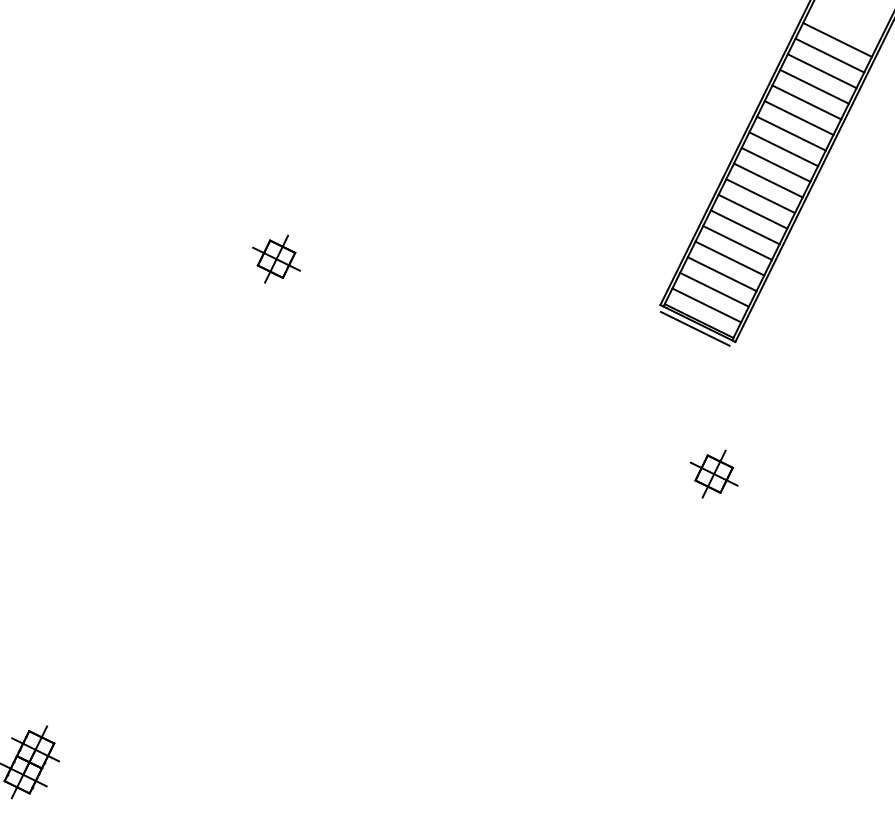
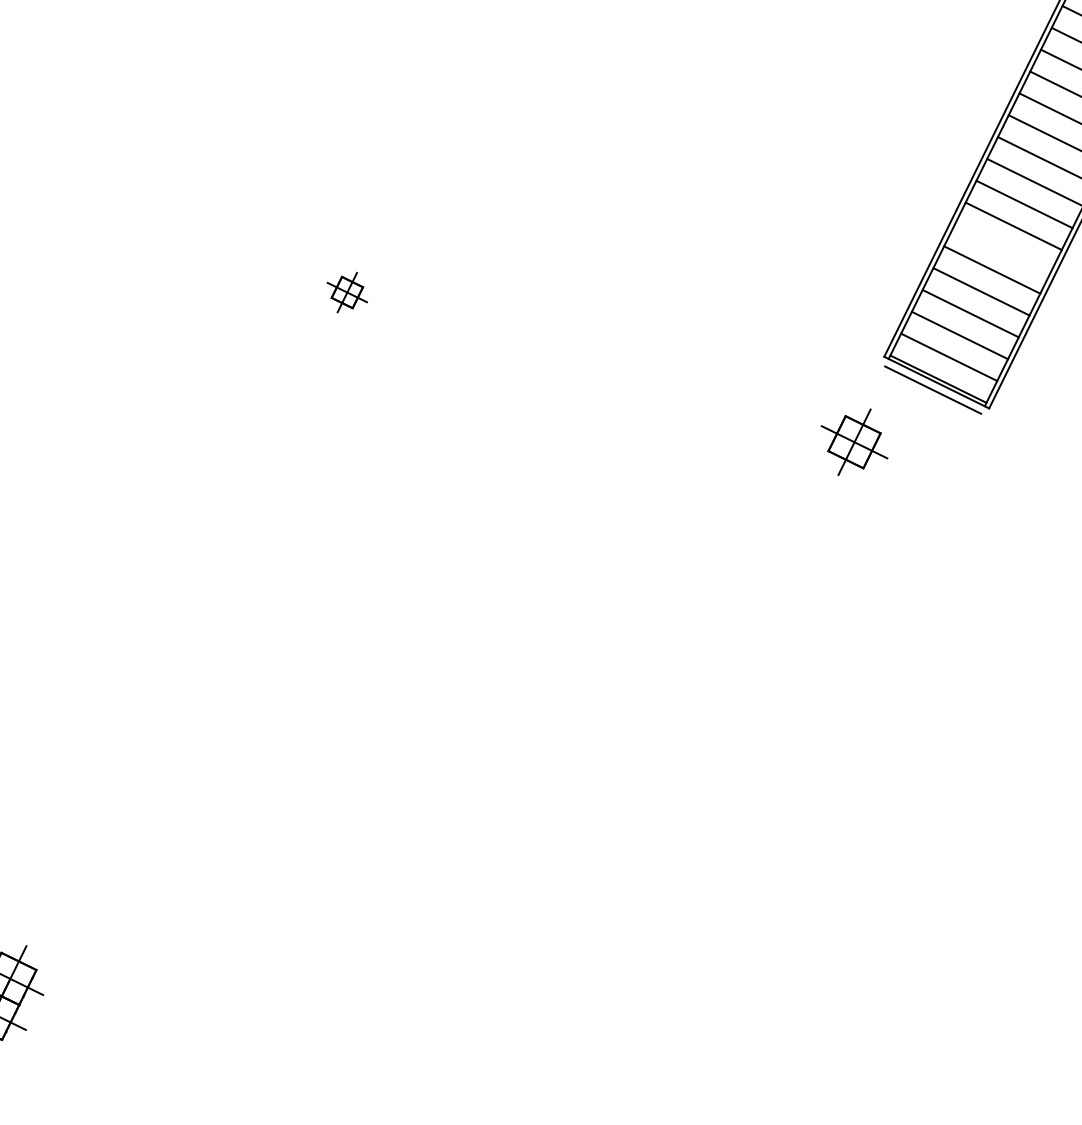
line: (744, 227) -> (1001, 248), removed
part: (276, 258) -> (347, 291), size x0.6
part: (713, 473) -> (853, 441), moved

